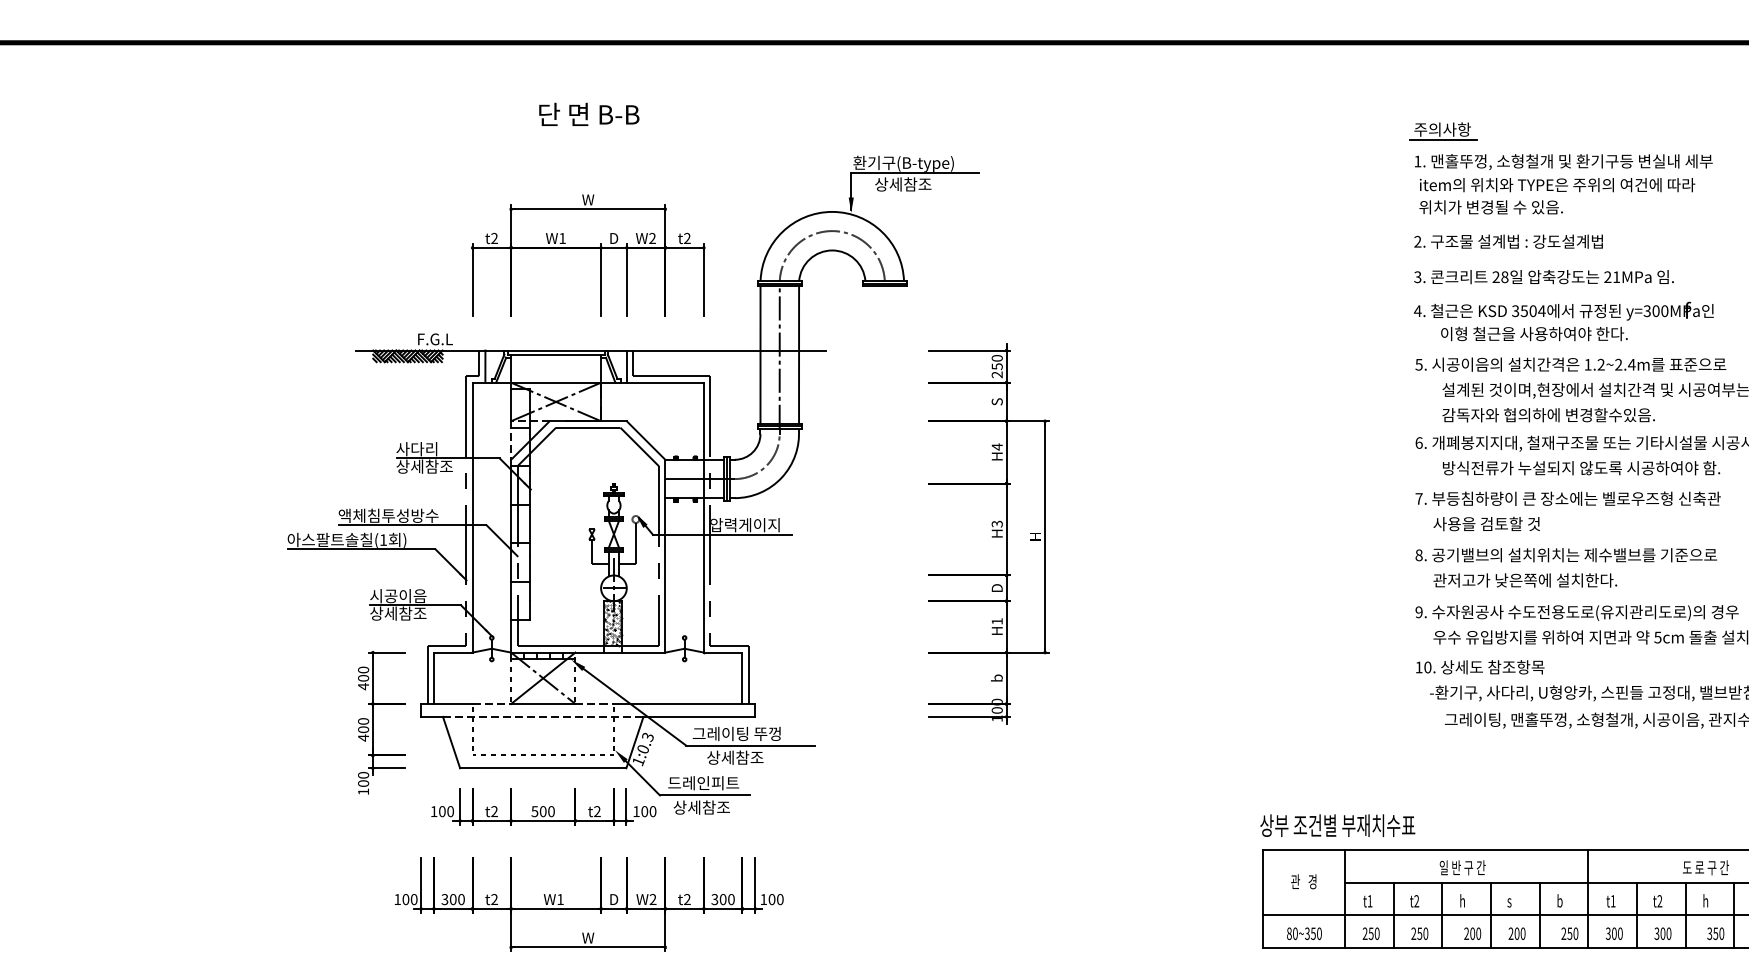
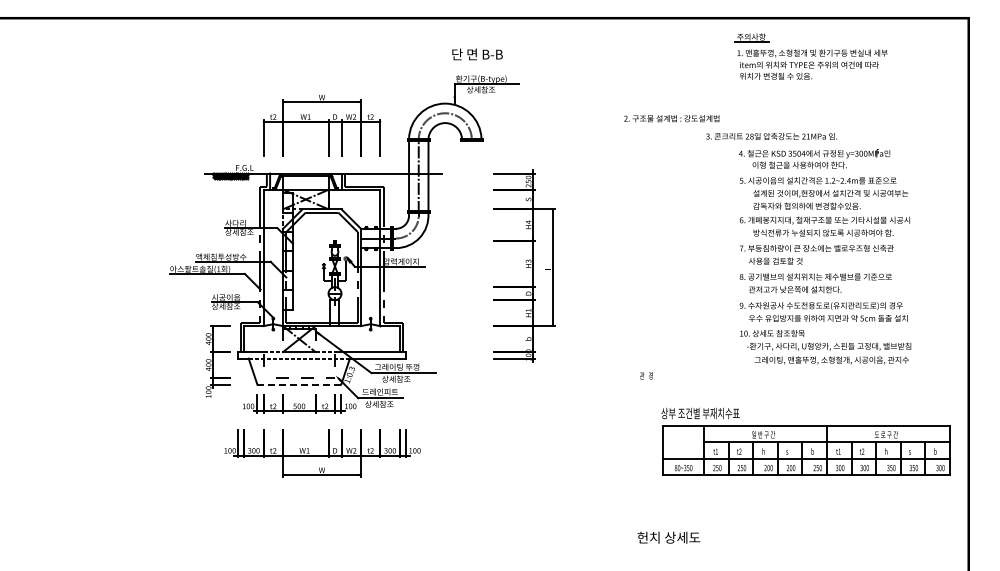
text: (589, 114) -> (477, 54), moved
part: (1559, 168) -> (810, 56), moved
text: (1508, 241) -> (671, 118), moved
text: (1543, 277) -> (771, 136), moved
hatch: (612, 621) -> (334, 310), removed
line: (543, 768) -> (299, 384), solid -> dashed
text: (1304, 881) -> (646, 375), moved

